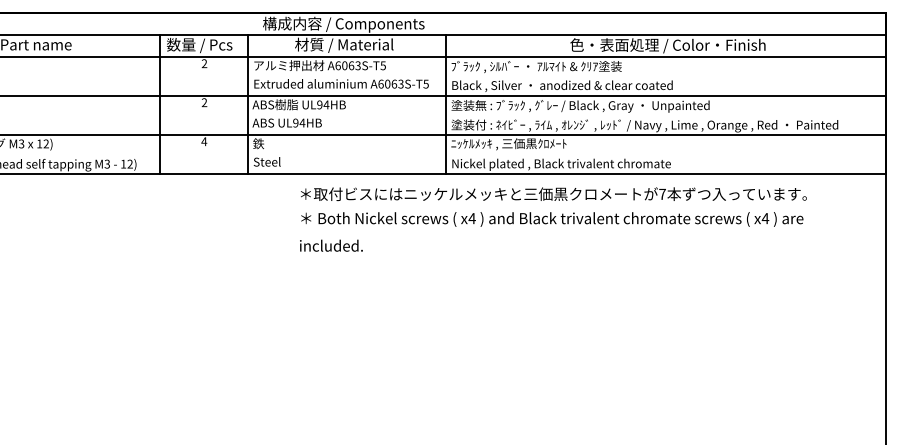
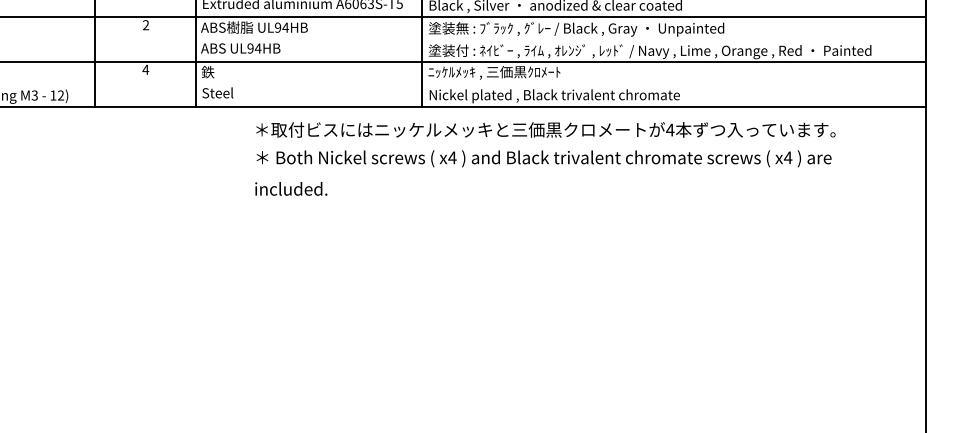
text: (662, 193) -> (670, 129), 7 -> 4

